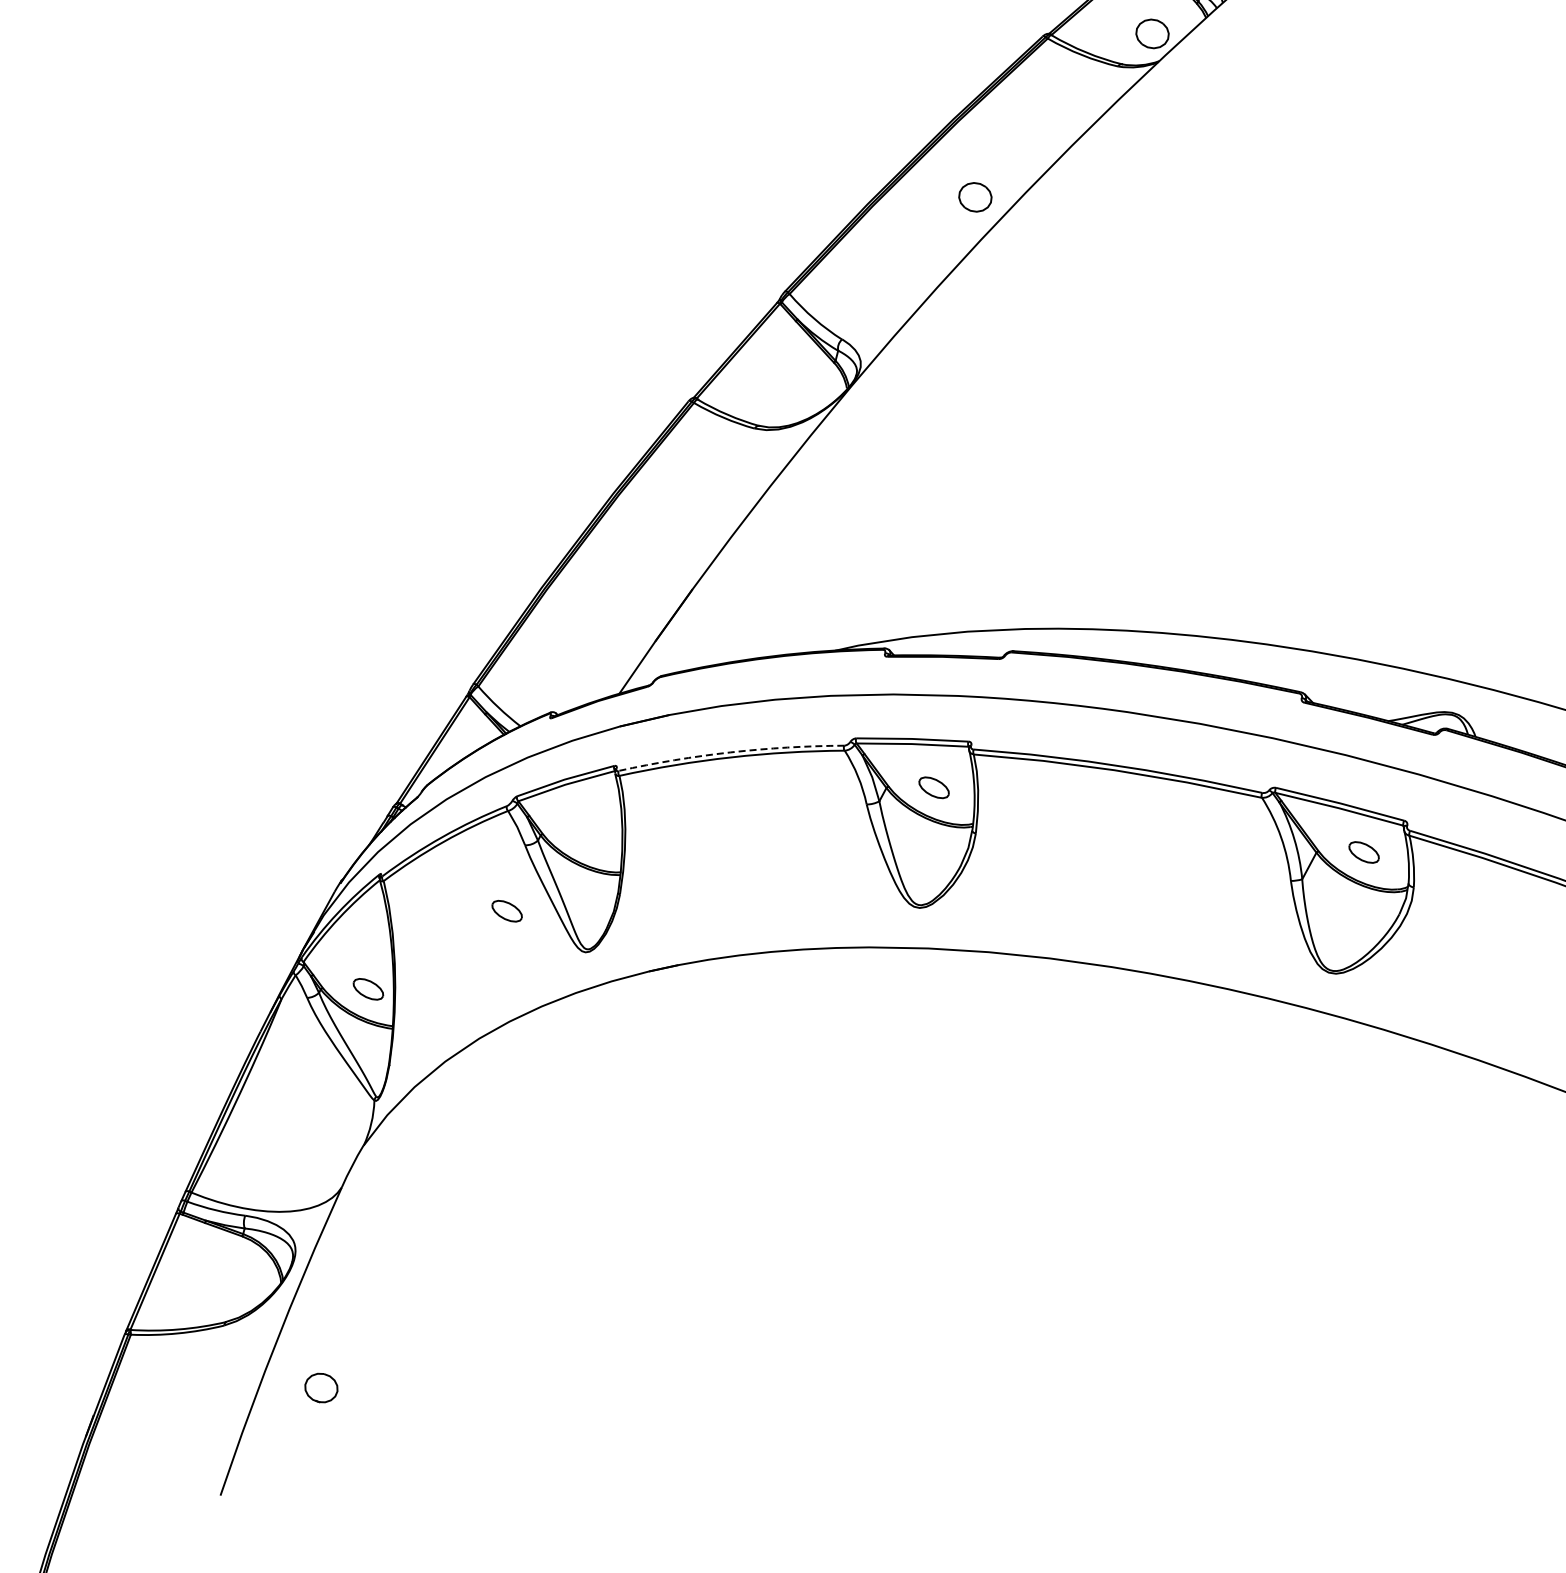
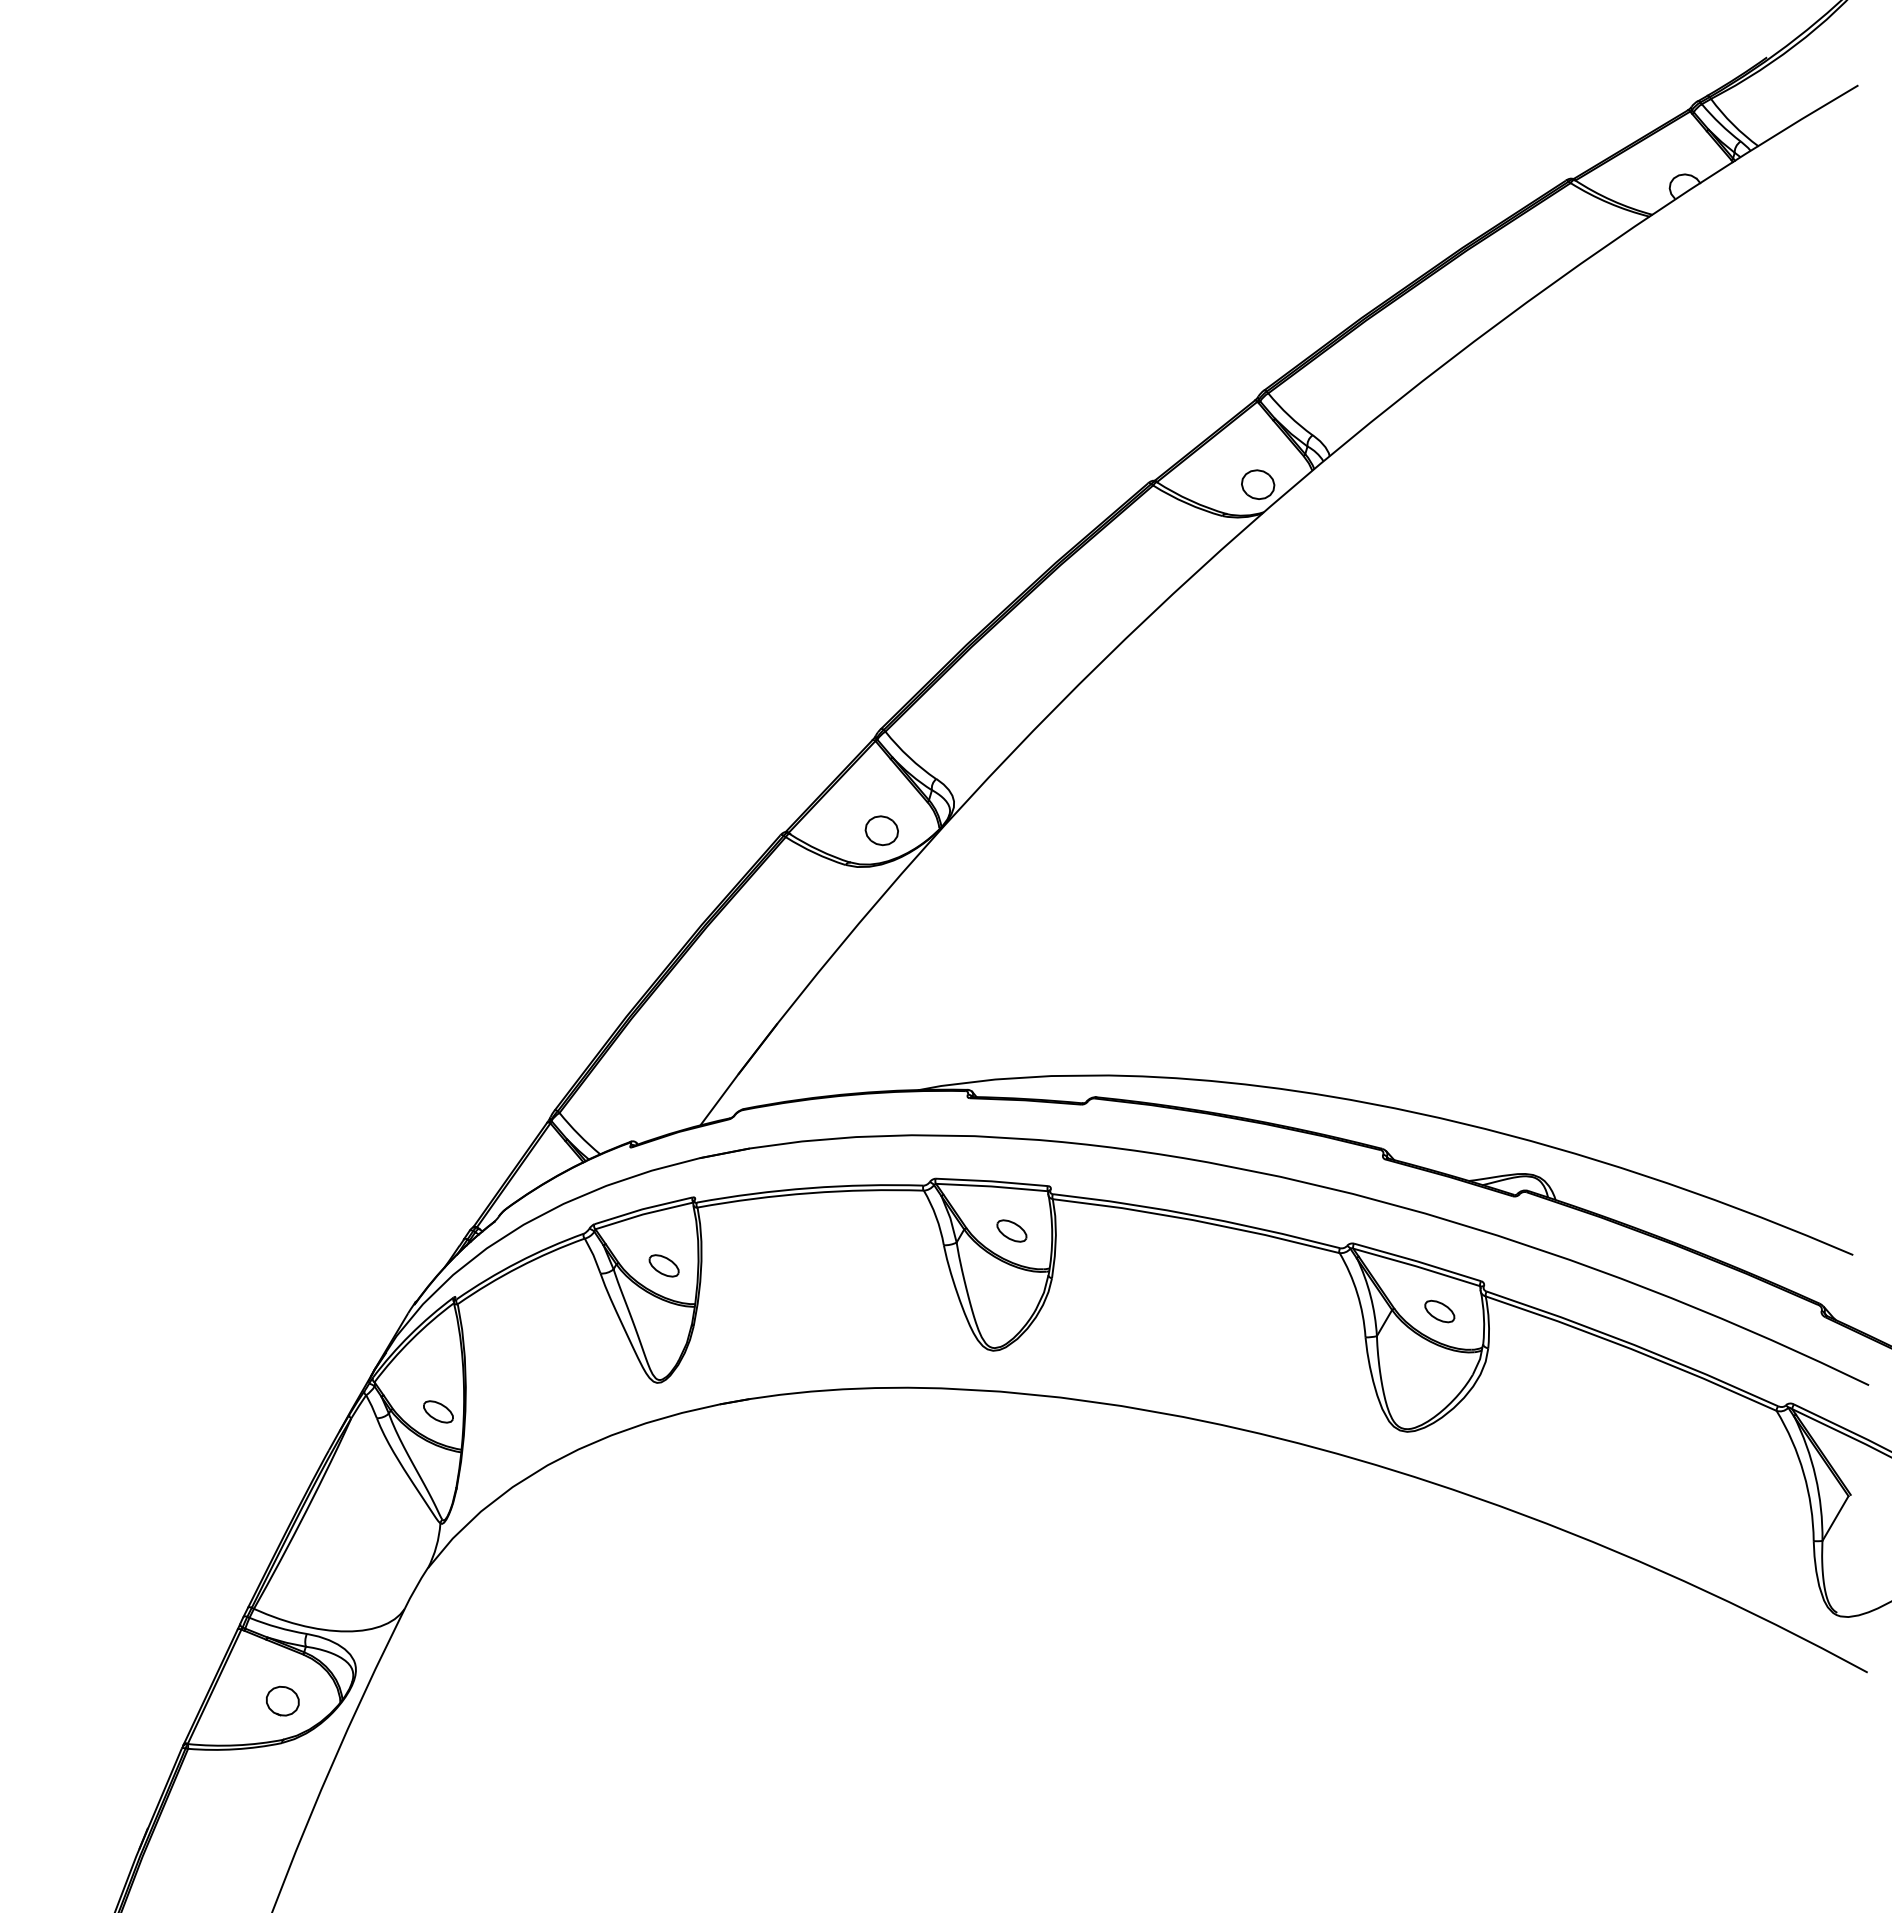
part: (975, 197) -> (881, 830), moved
arc: (730, 752) -> (809, 1188), dashed -> solid
part: (506, 910) -> (663, 1265), moved
part: (321, 1387) -> (282, 1700), moved

